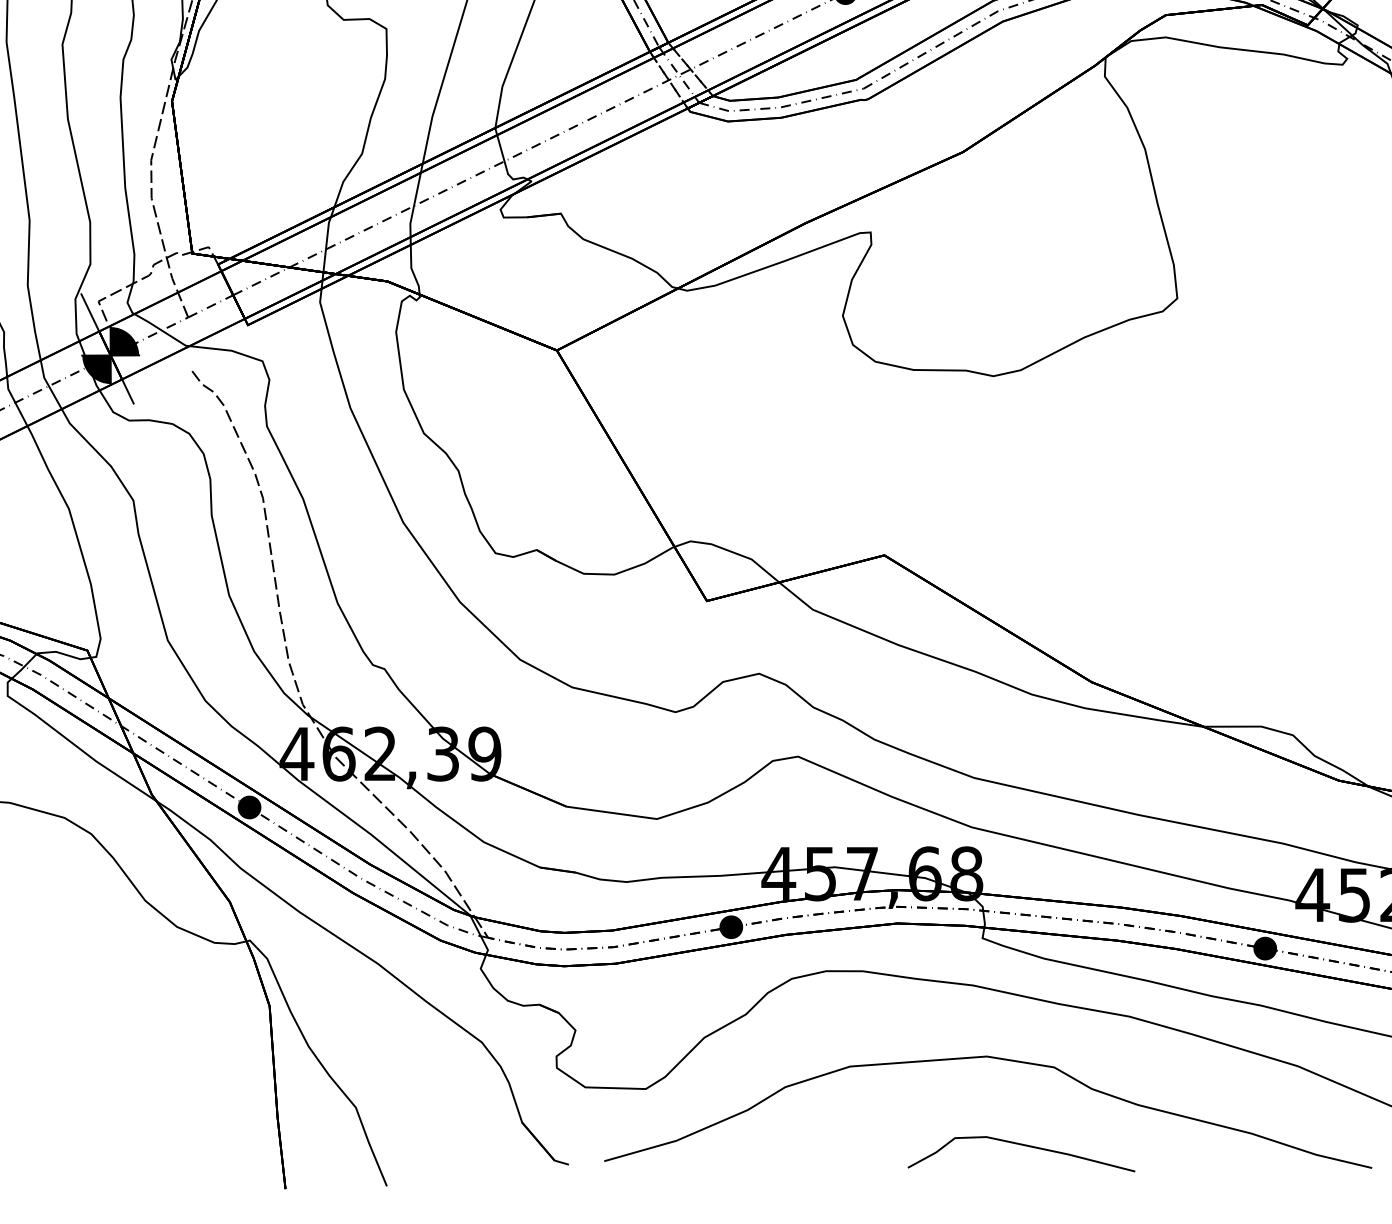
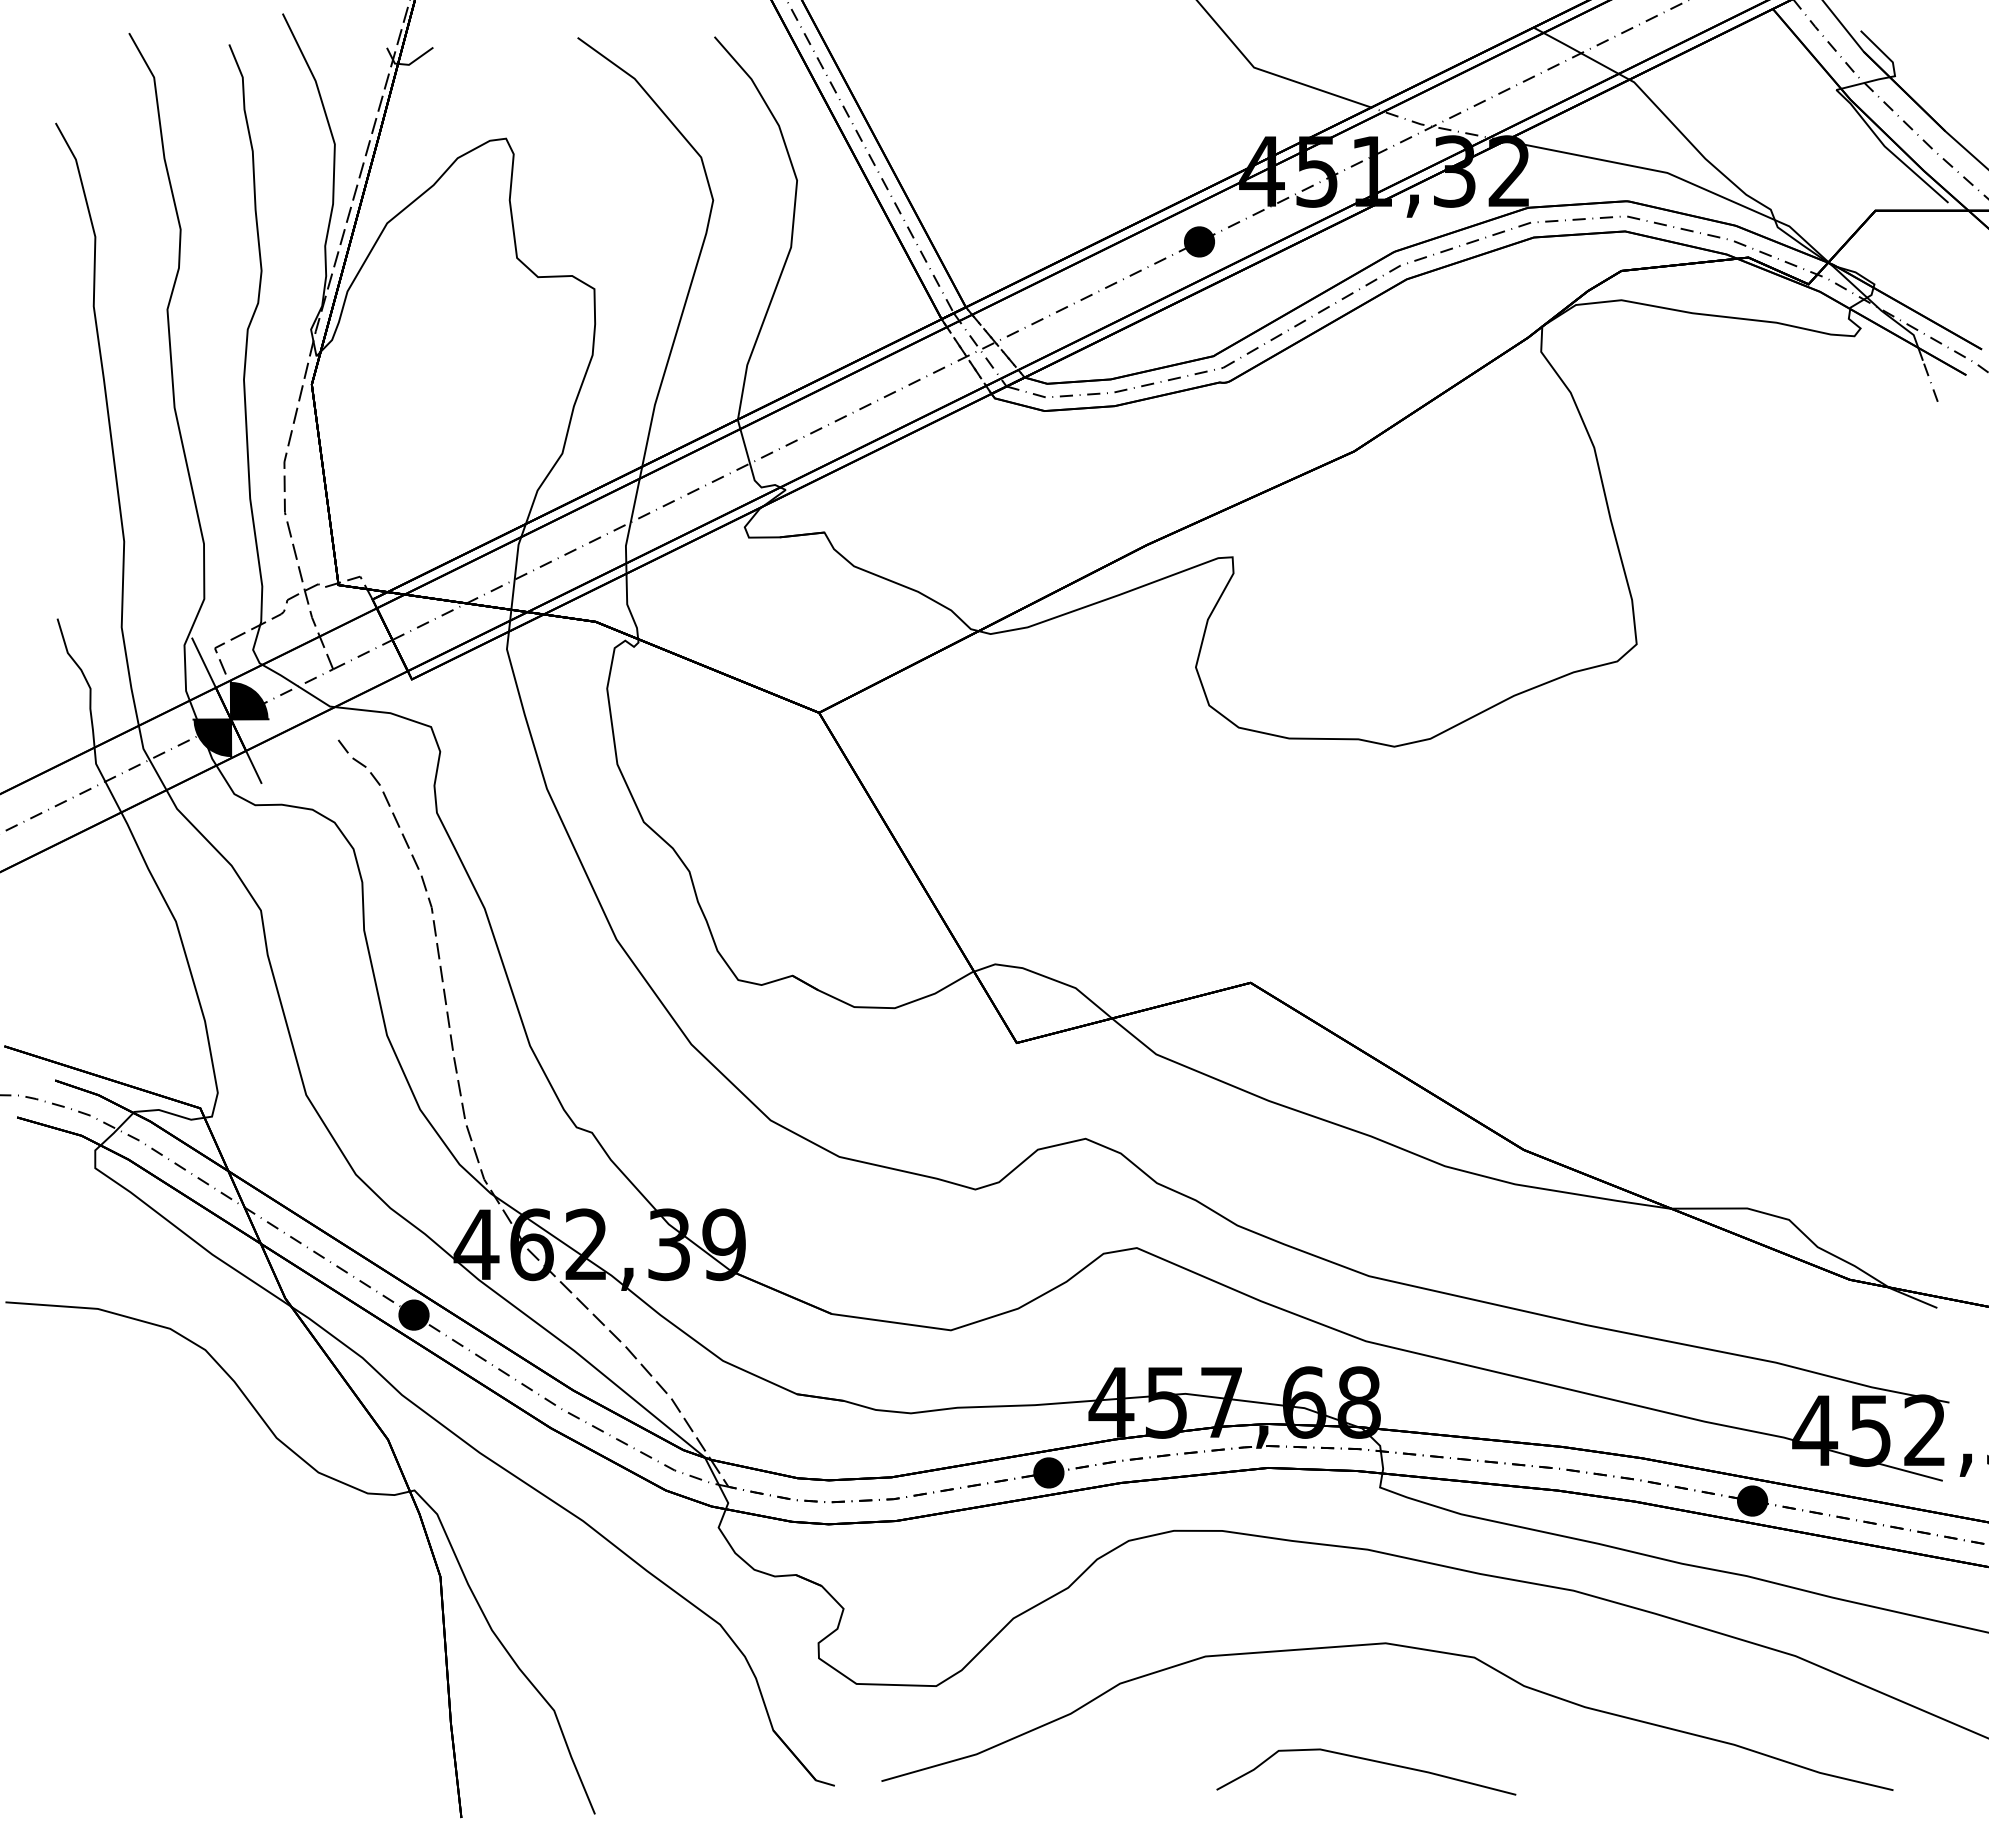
curve: (1021, 1145) -> (1366, 1760), moved

